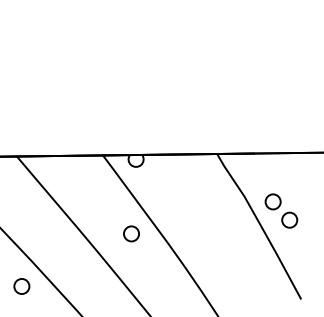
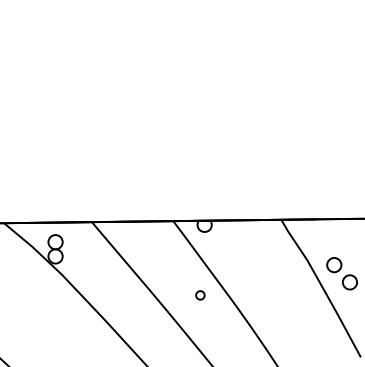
circle: (131, 234) -> (200, 295), size x0.6
circle: (21, 286) -> (96, 345), removed

